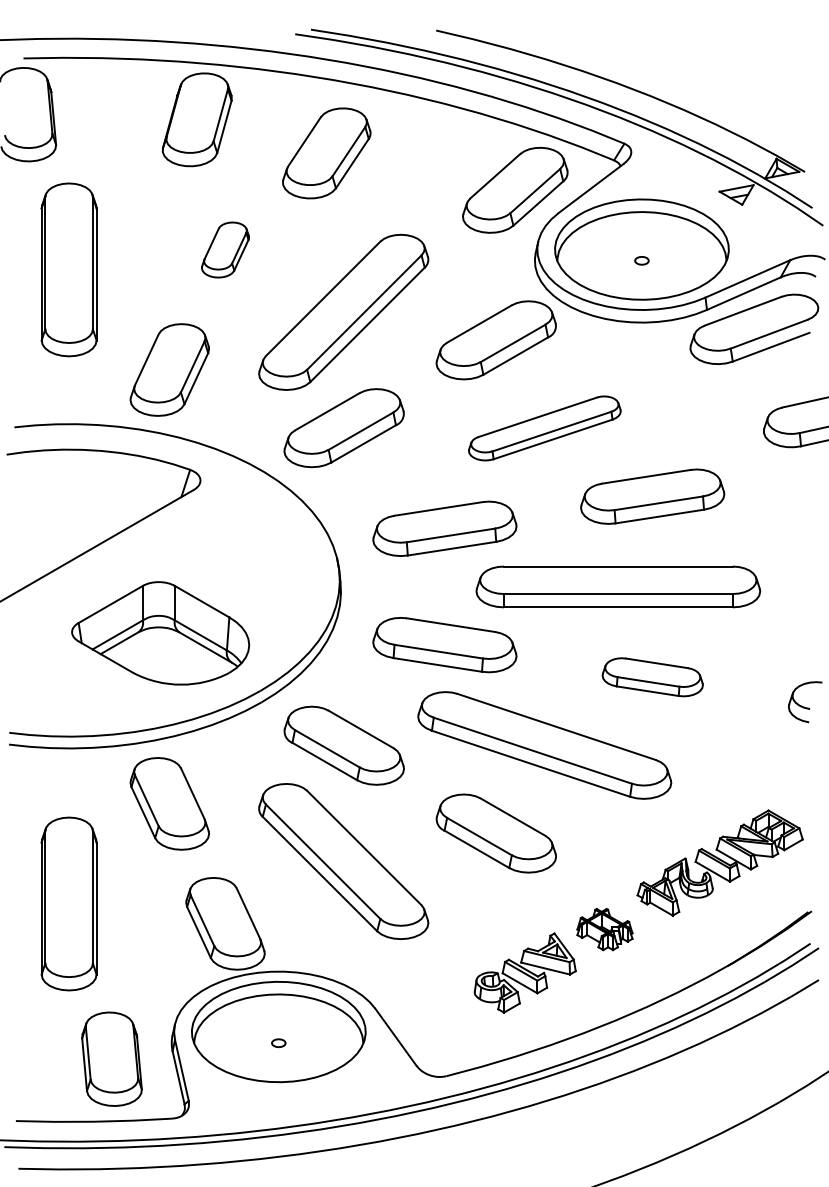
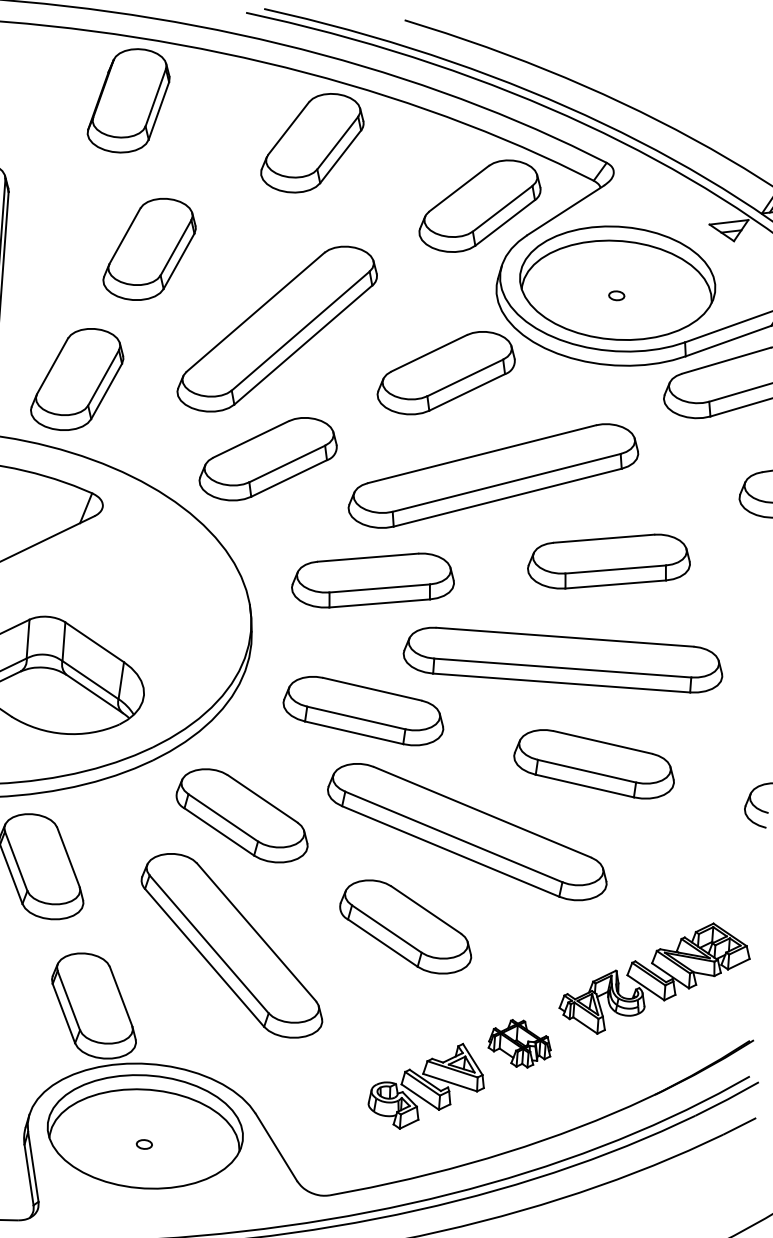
part: (326, 153) -> (312, 143), moved
part: (225, 249) -> (150, 248), size x1.67
part: (544, 428) -> (493, 476), size x1.67
part: (652, 677) -> (594, 764), size x1.43

